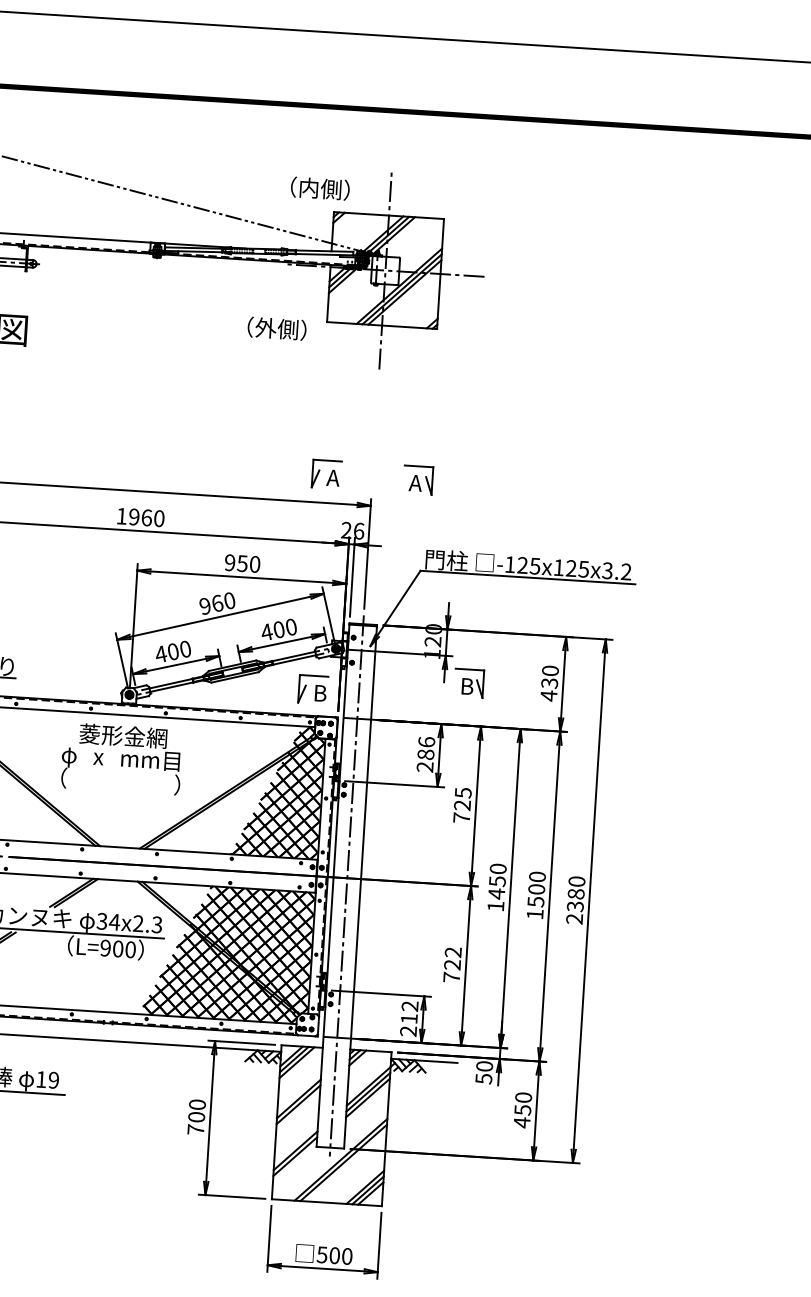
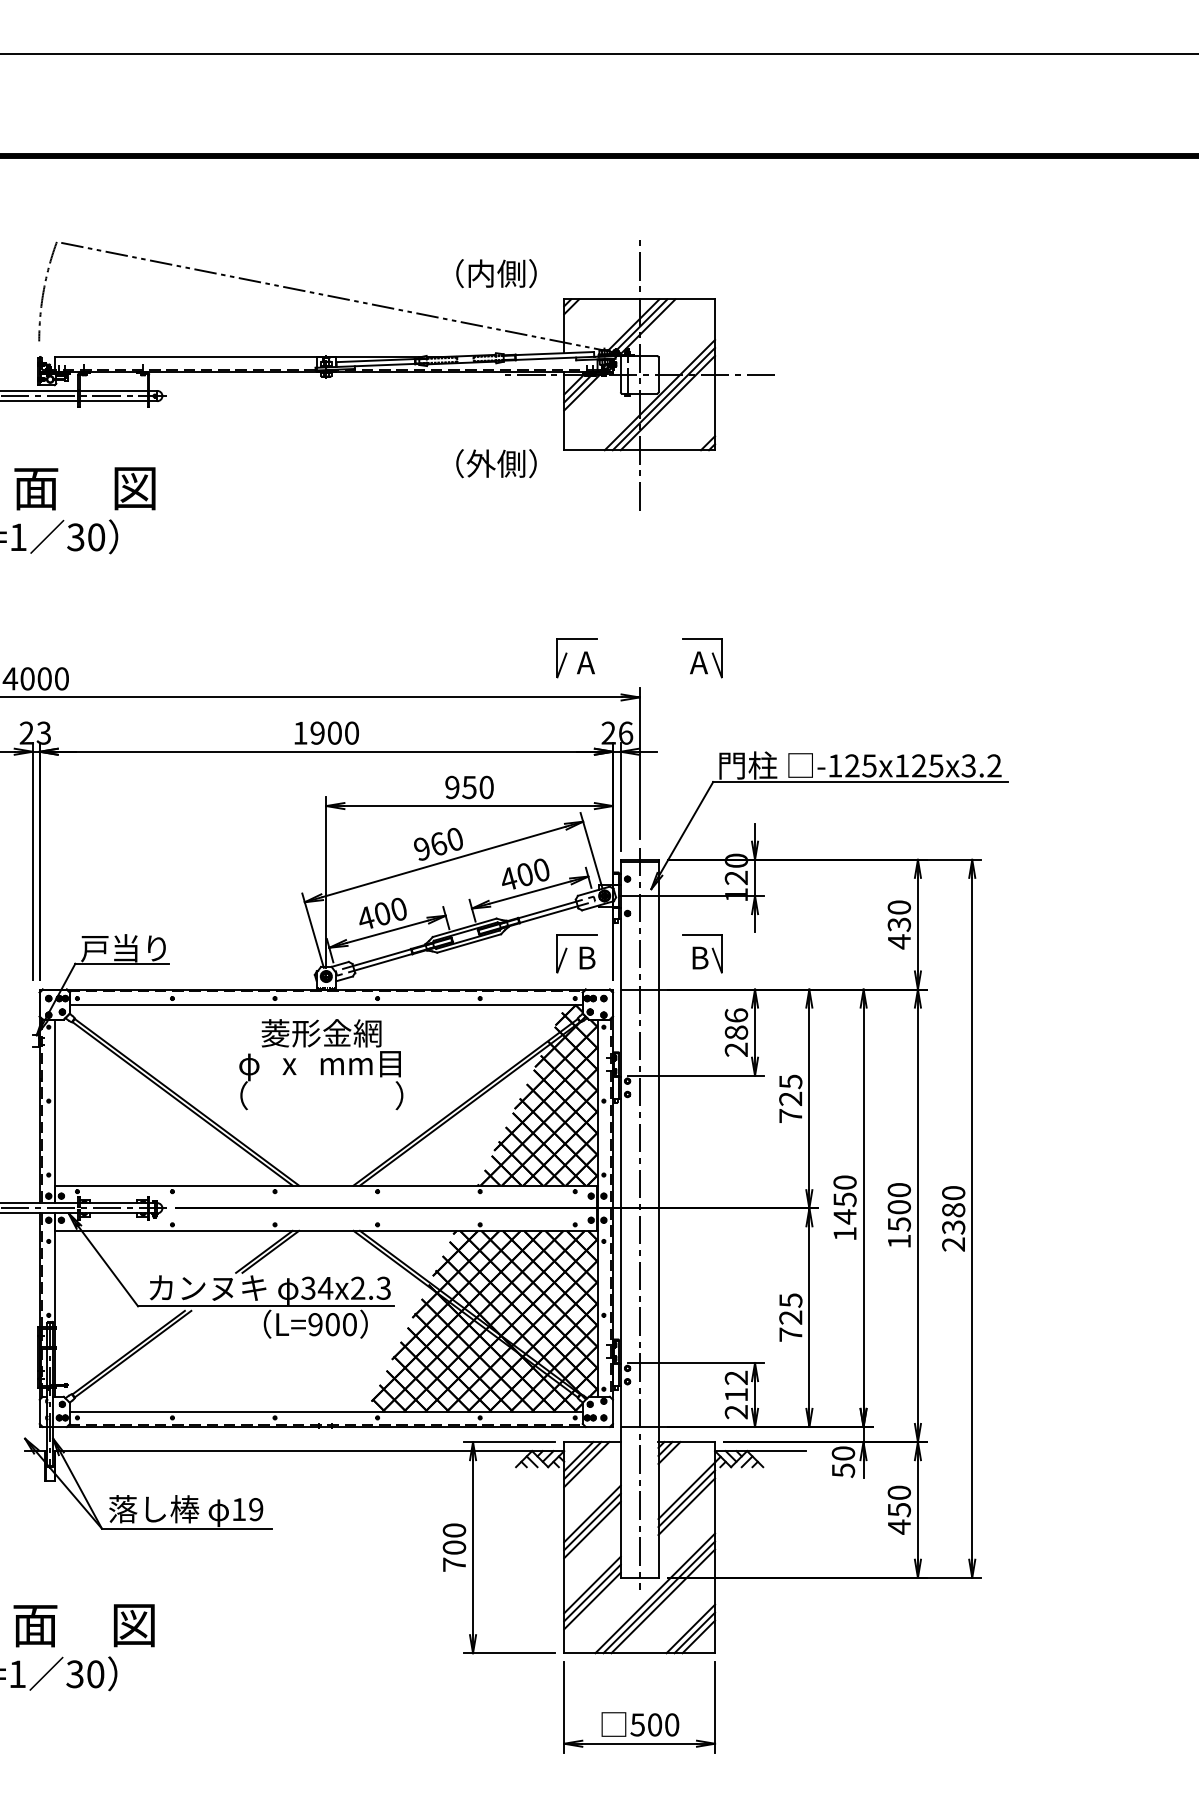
text: (320, 188) -> (496, 273), moved
text: (146, 517) -> (334, 732), 1960 -> 1900
part: (469, 683) -> (702, 953), moved
text: (453, 952) -> (790, 1300), 722 -> 725
line: (298, 1110) -> (592, 1529), added
line: (294, 1162) -> (592, 1600), added
line: (346, 1166) -> (663, 1601), added

